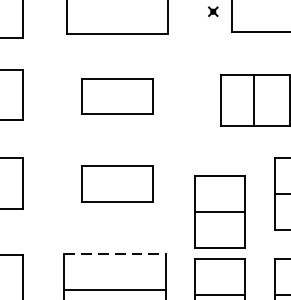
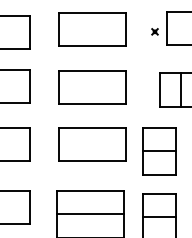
part: (117, 96) -> (92, 87), size x1.43
part: (117, 183) -> (92, 144), size x1.43
part: (220, 212) -> (159, 151), moved
line: (116, 253) -> (91, 190), dashed -> solid

